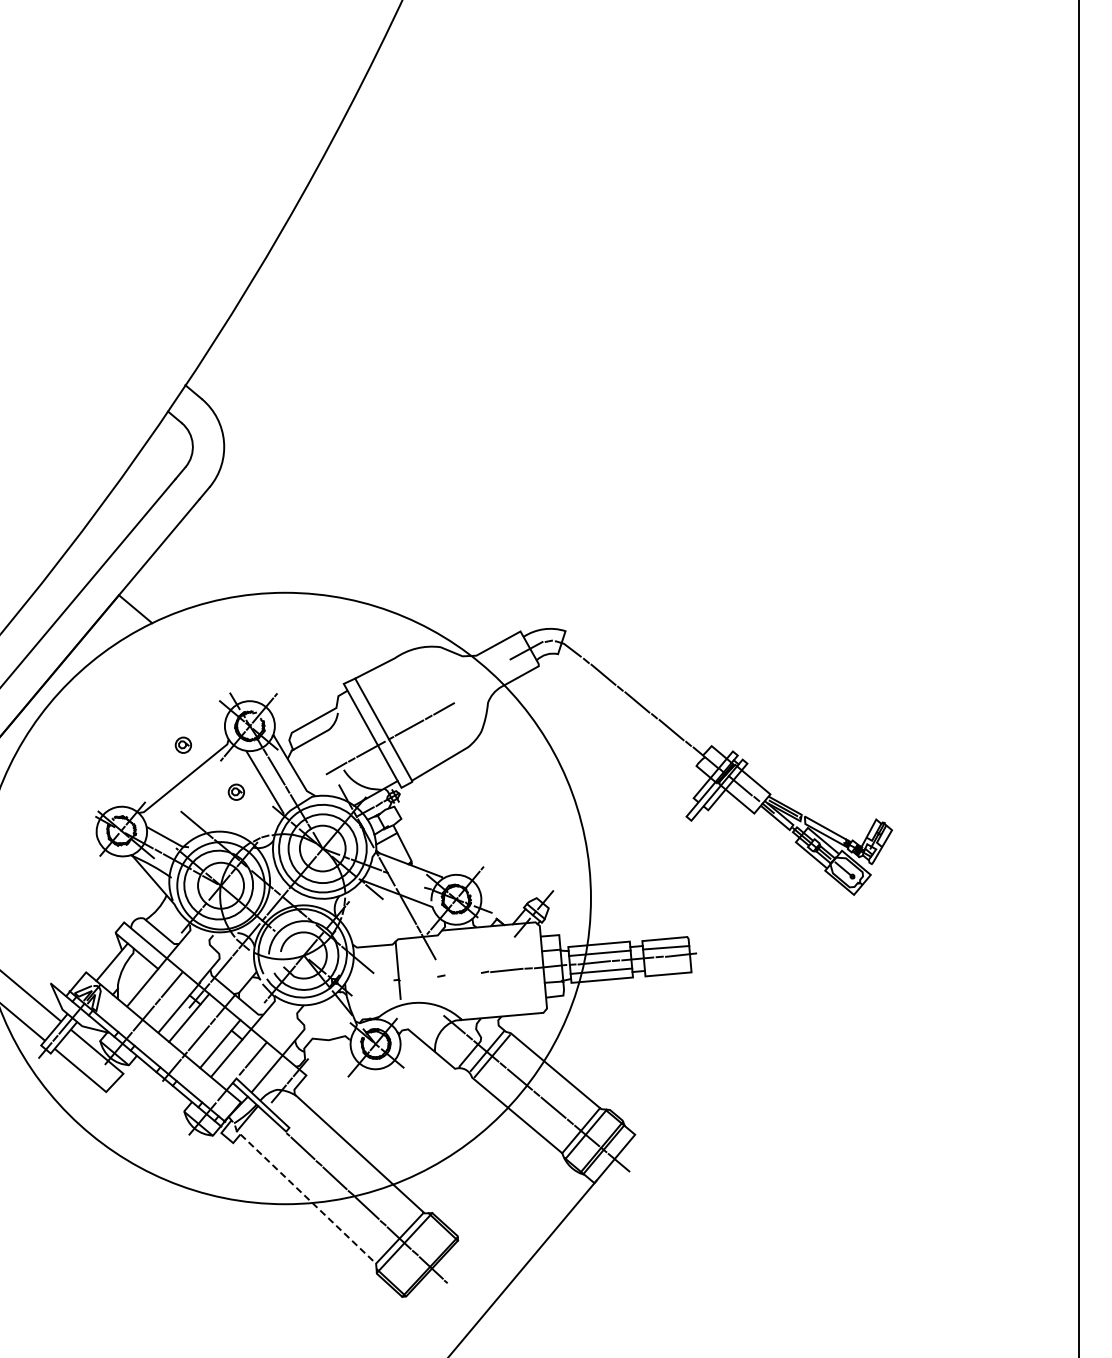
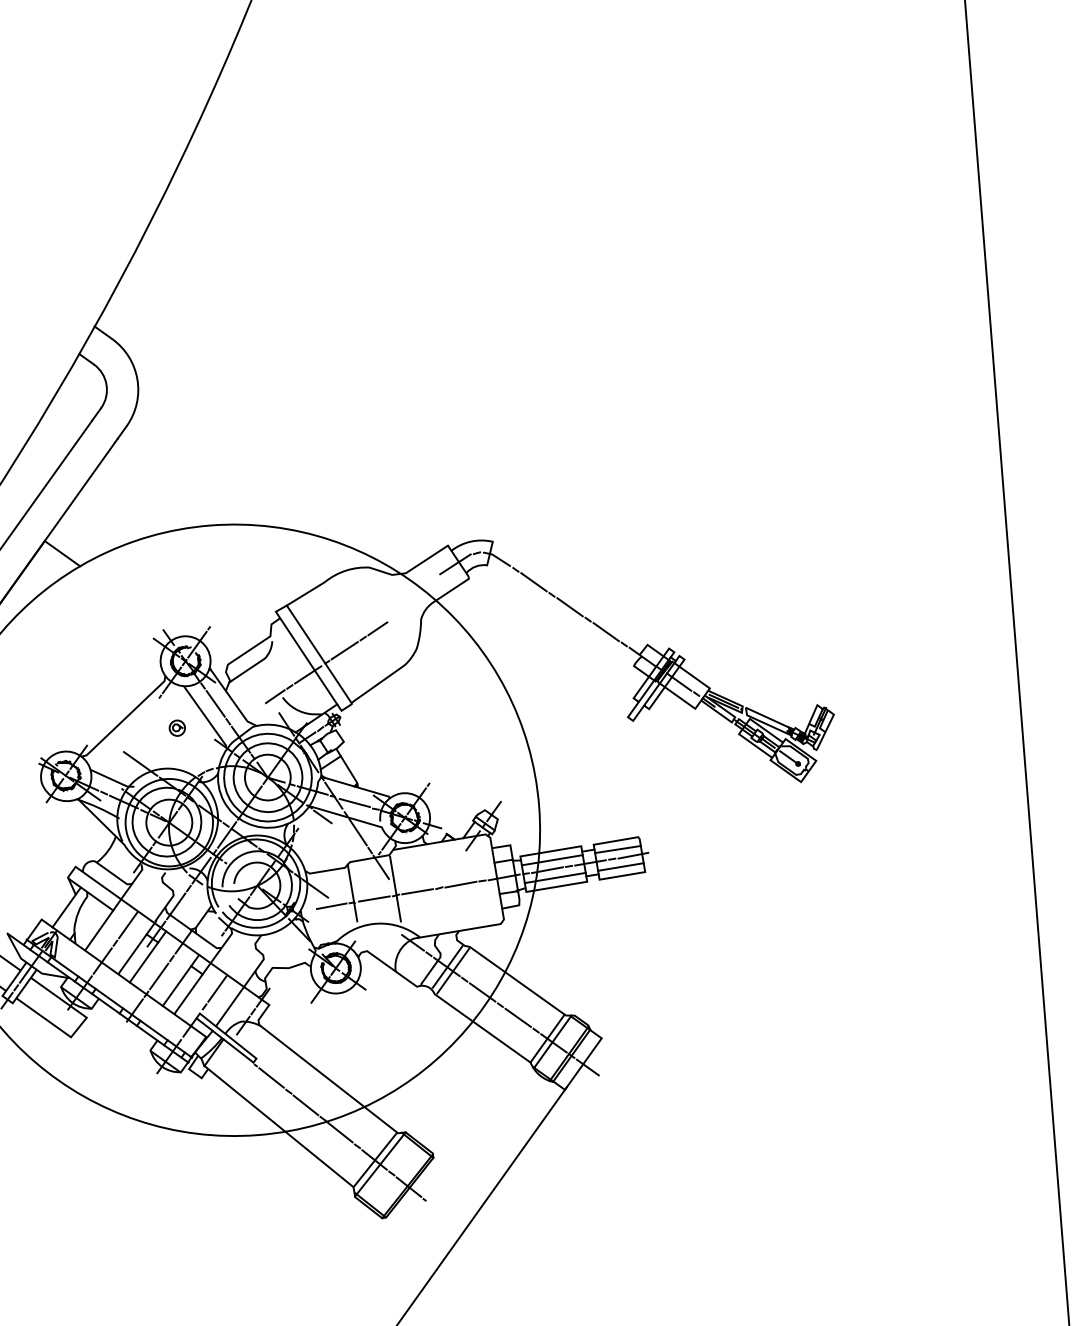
part: (182, 744) -> (119, 684), removed
line: (407, 880) -> (354, 802), added
line: (667, 965) -> (620, 867), added
line: (441, 969) -> (395, 888), added
line: (462, 973) -> (416, 891), added
line: (418, 977) -> (373, 898), added
line: (376, 981) -> (331, 905), added
line: (299, 1190) -> (271, 1120), dashed -> solid

